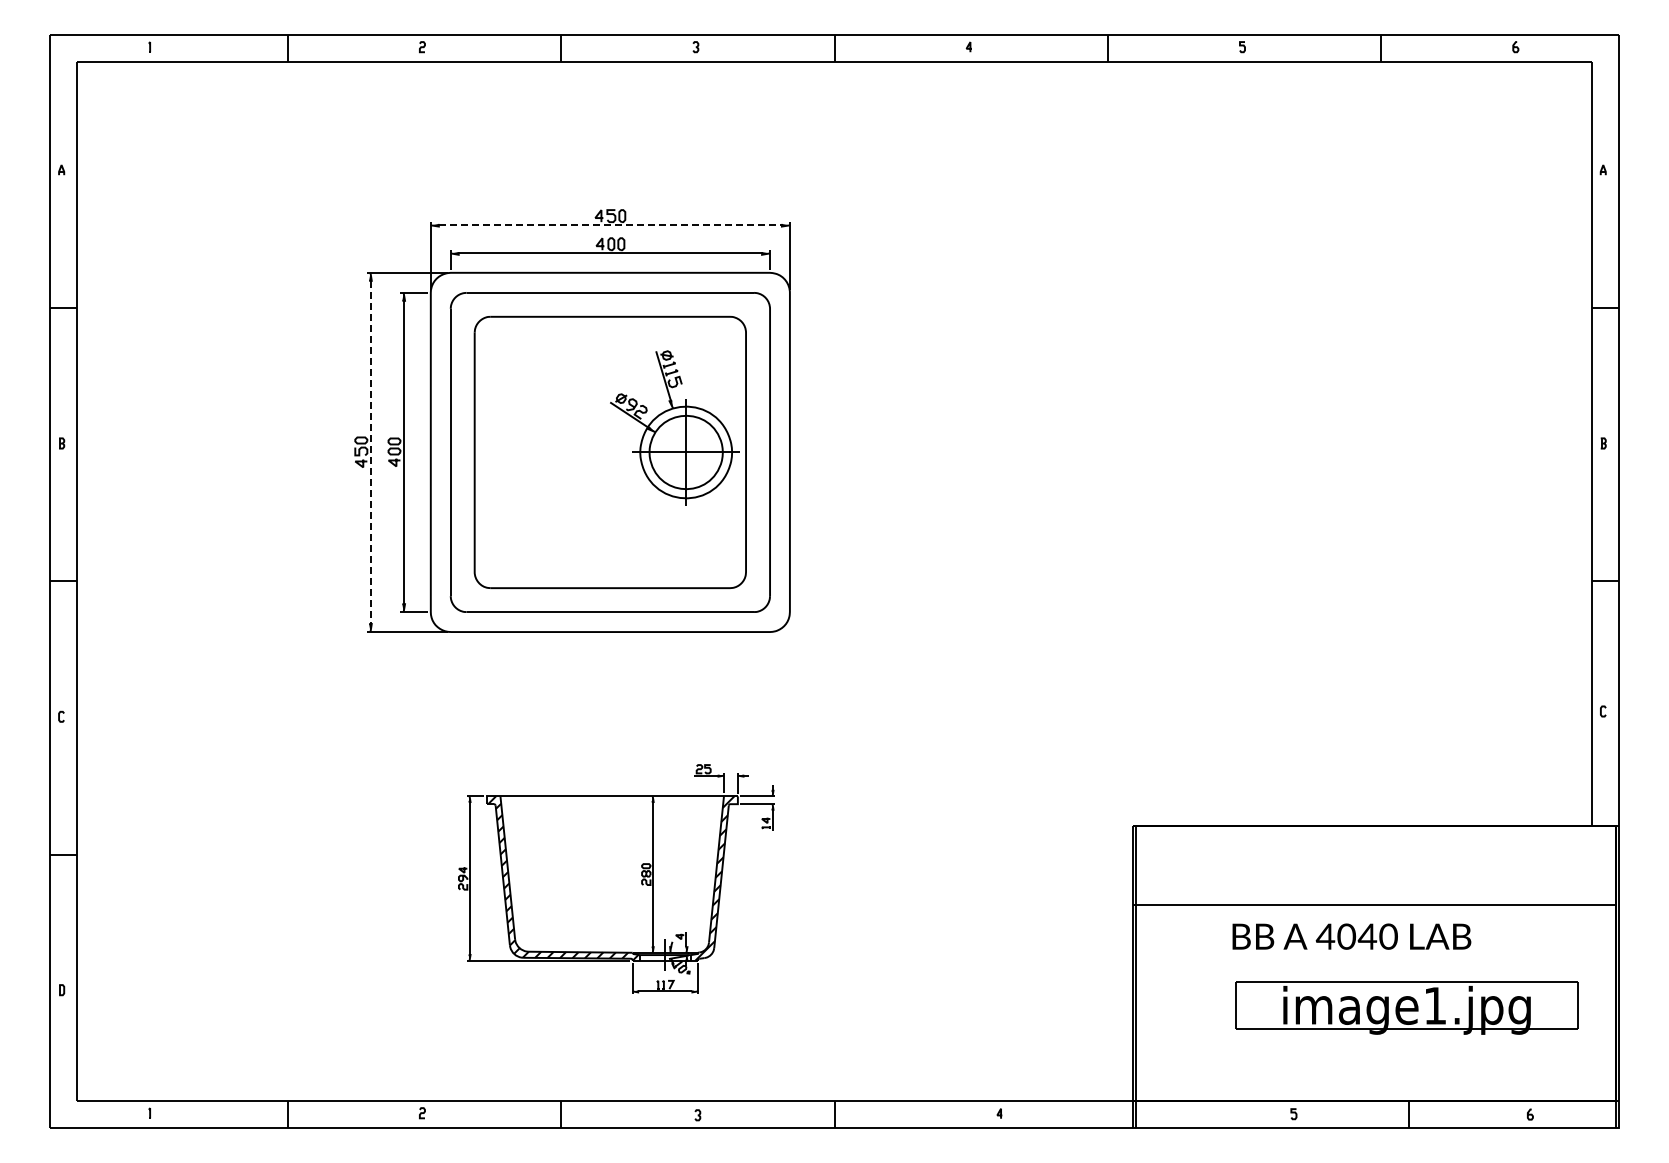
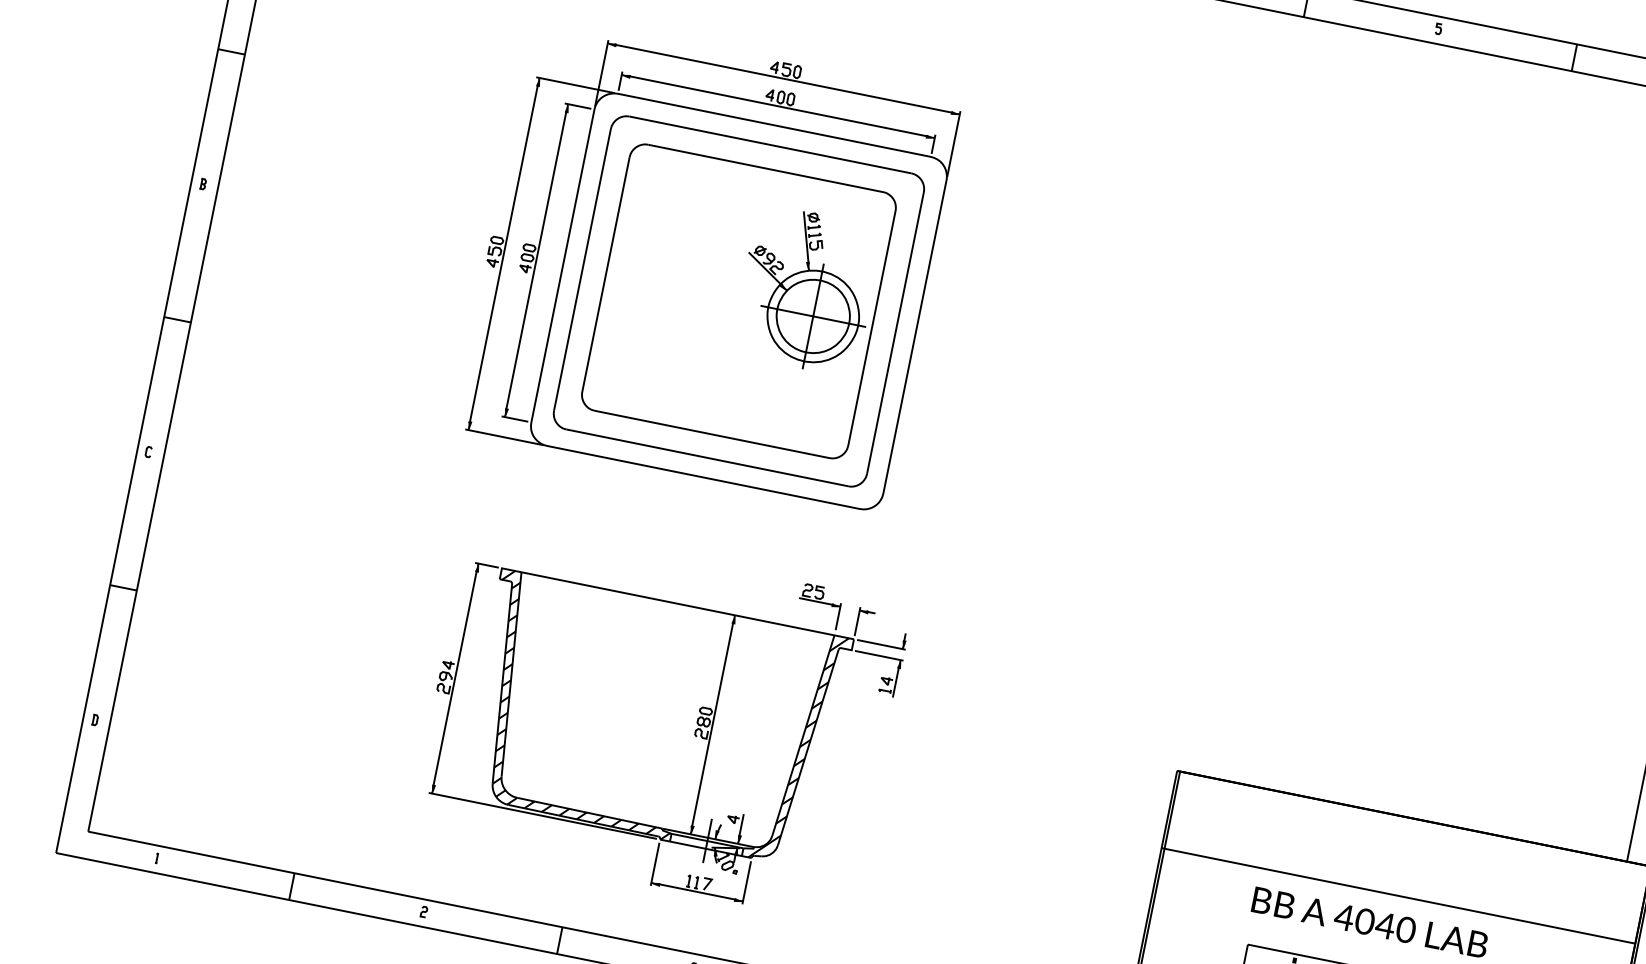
line: (610, 225) -> (783, 78), dashed -> solid
line: (370, 452) -> (503, 254), dashed -> solid
part: (616, 878) -> (660, 720), size x1.43

